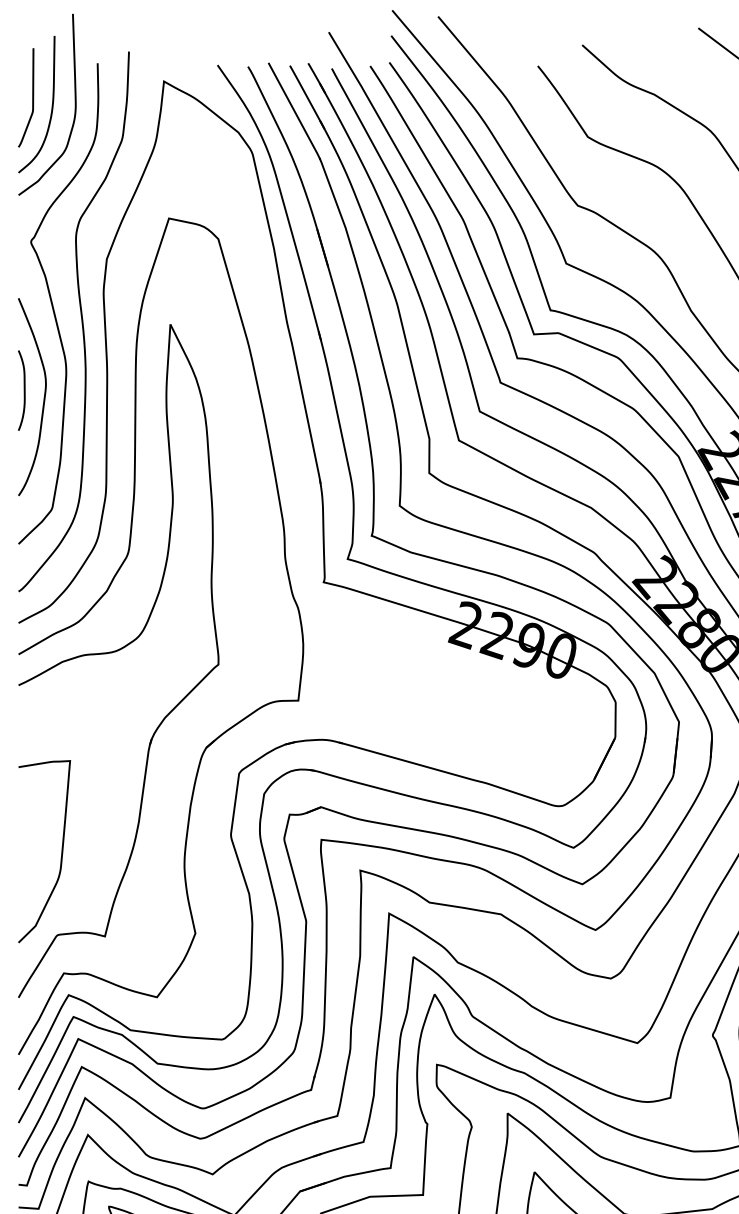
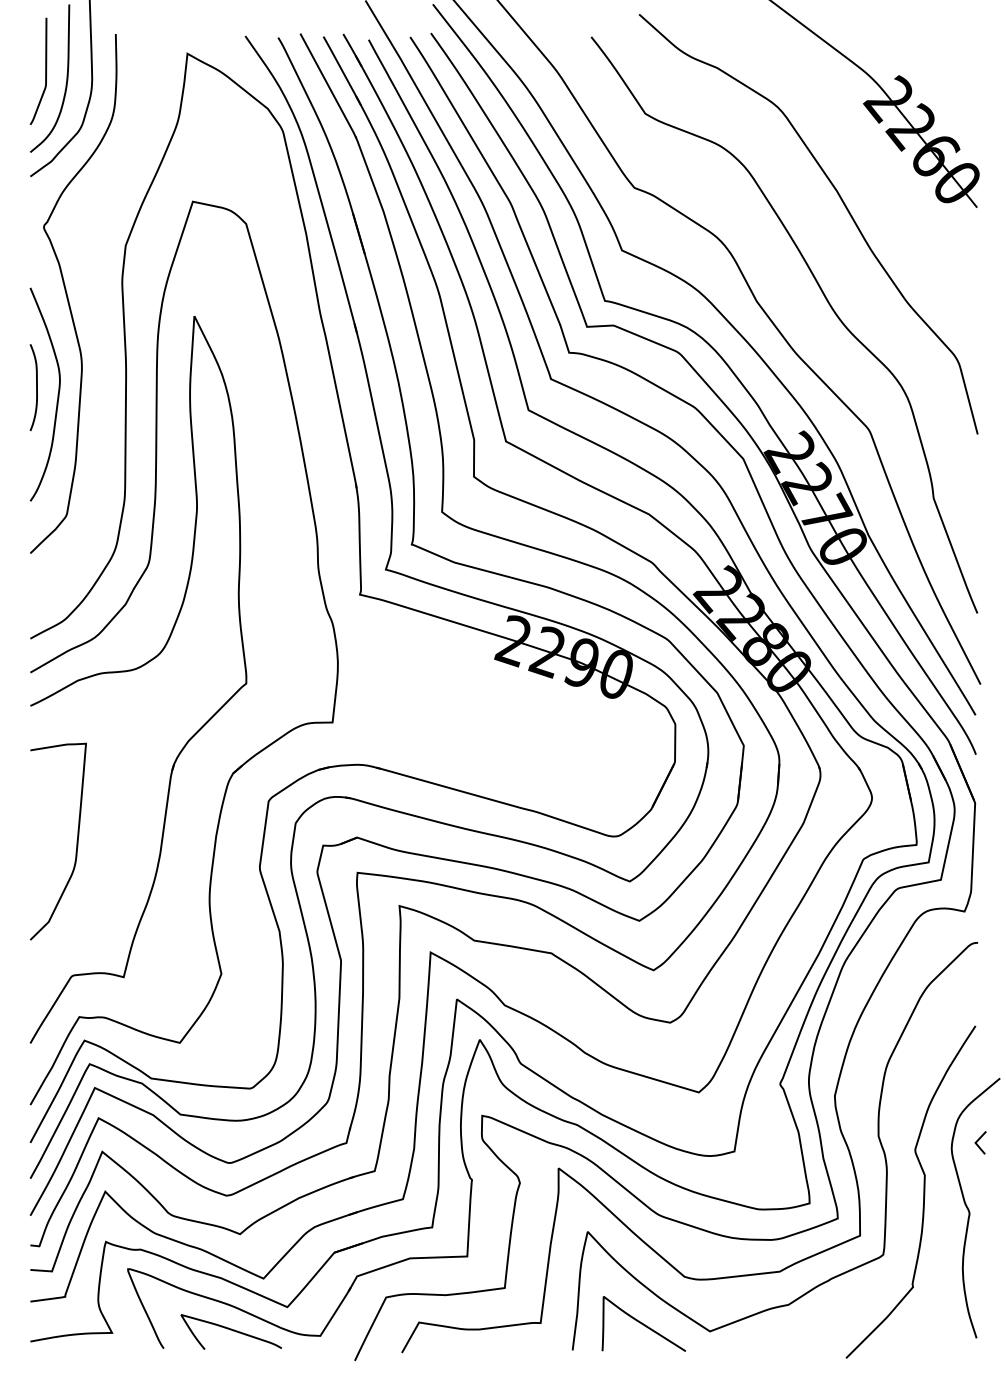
curve: (81, 321) -> (98, 313), removed
curve: (61, 851) -> (76, 841), moved

